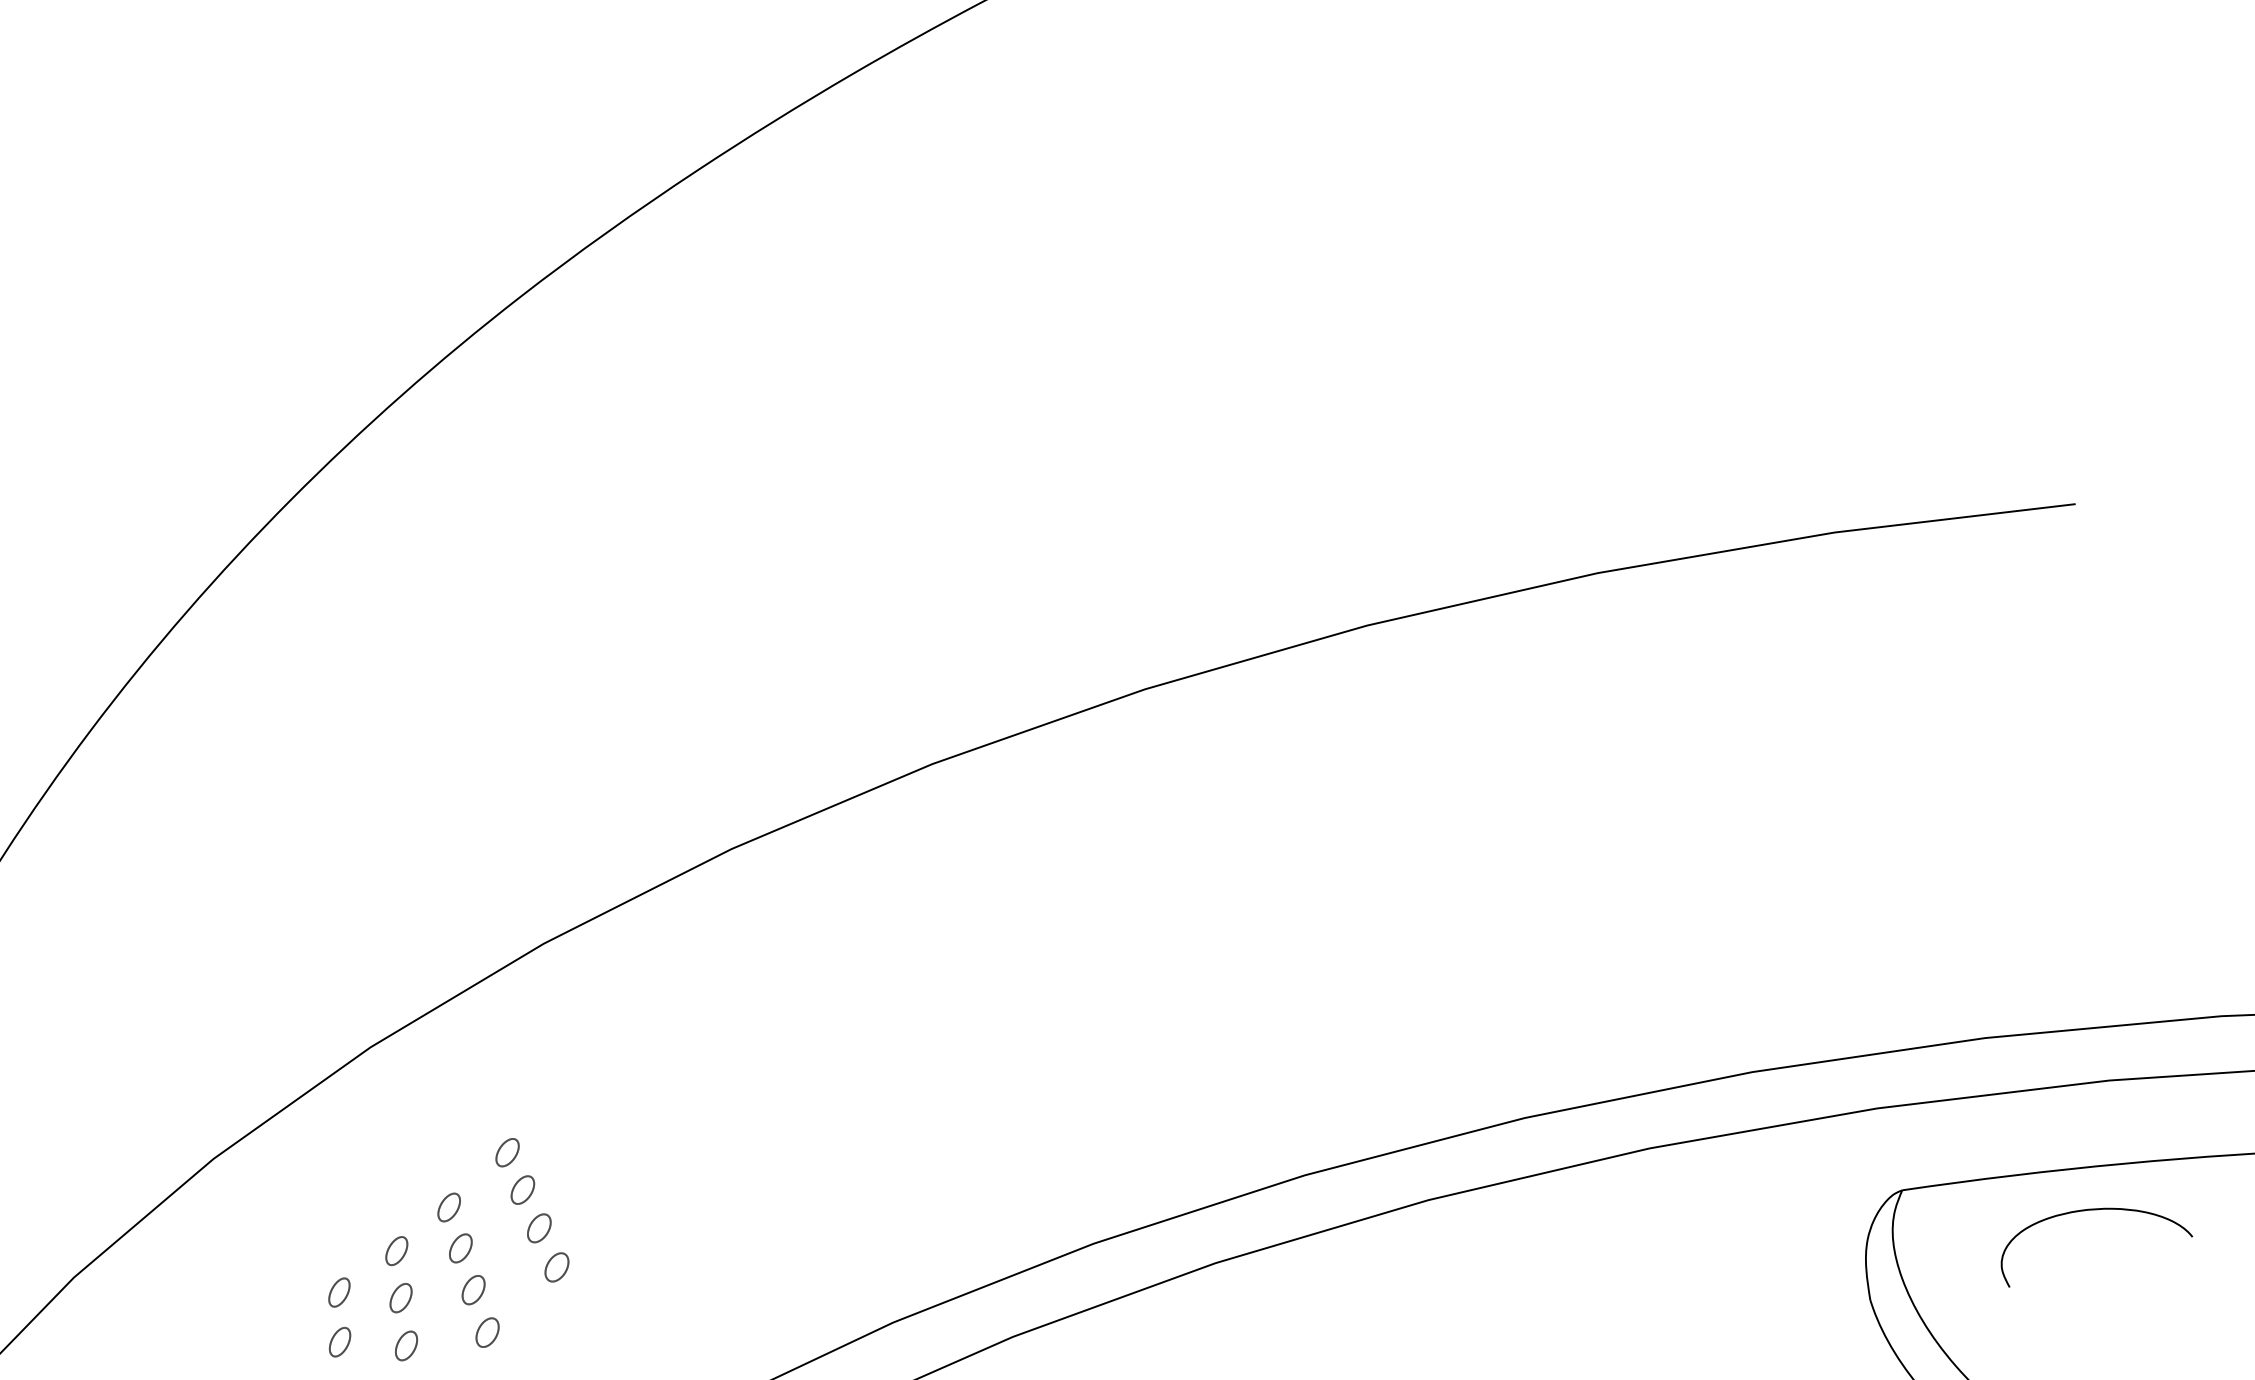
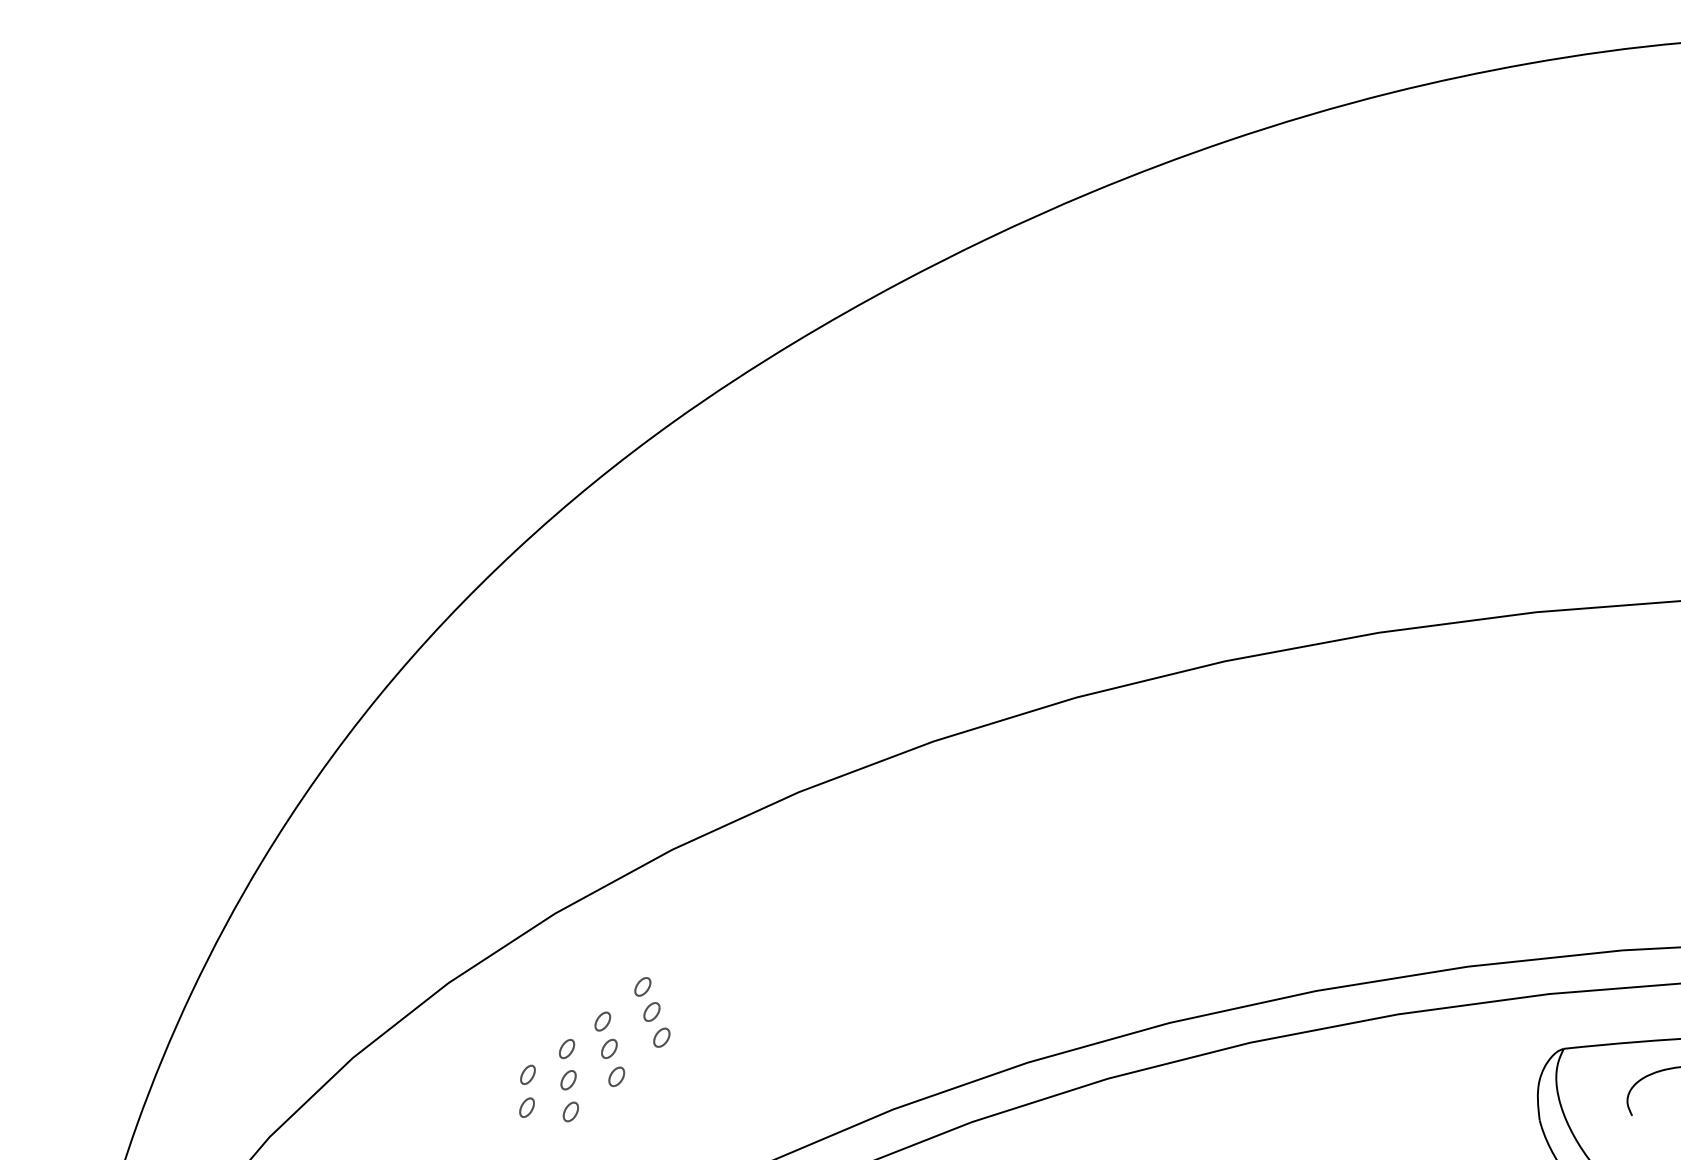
part: (557, 1266) -> (672, 1063), removed
part: (487, 1332) -> (624, 1105), removed

